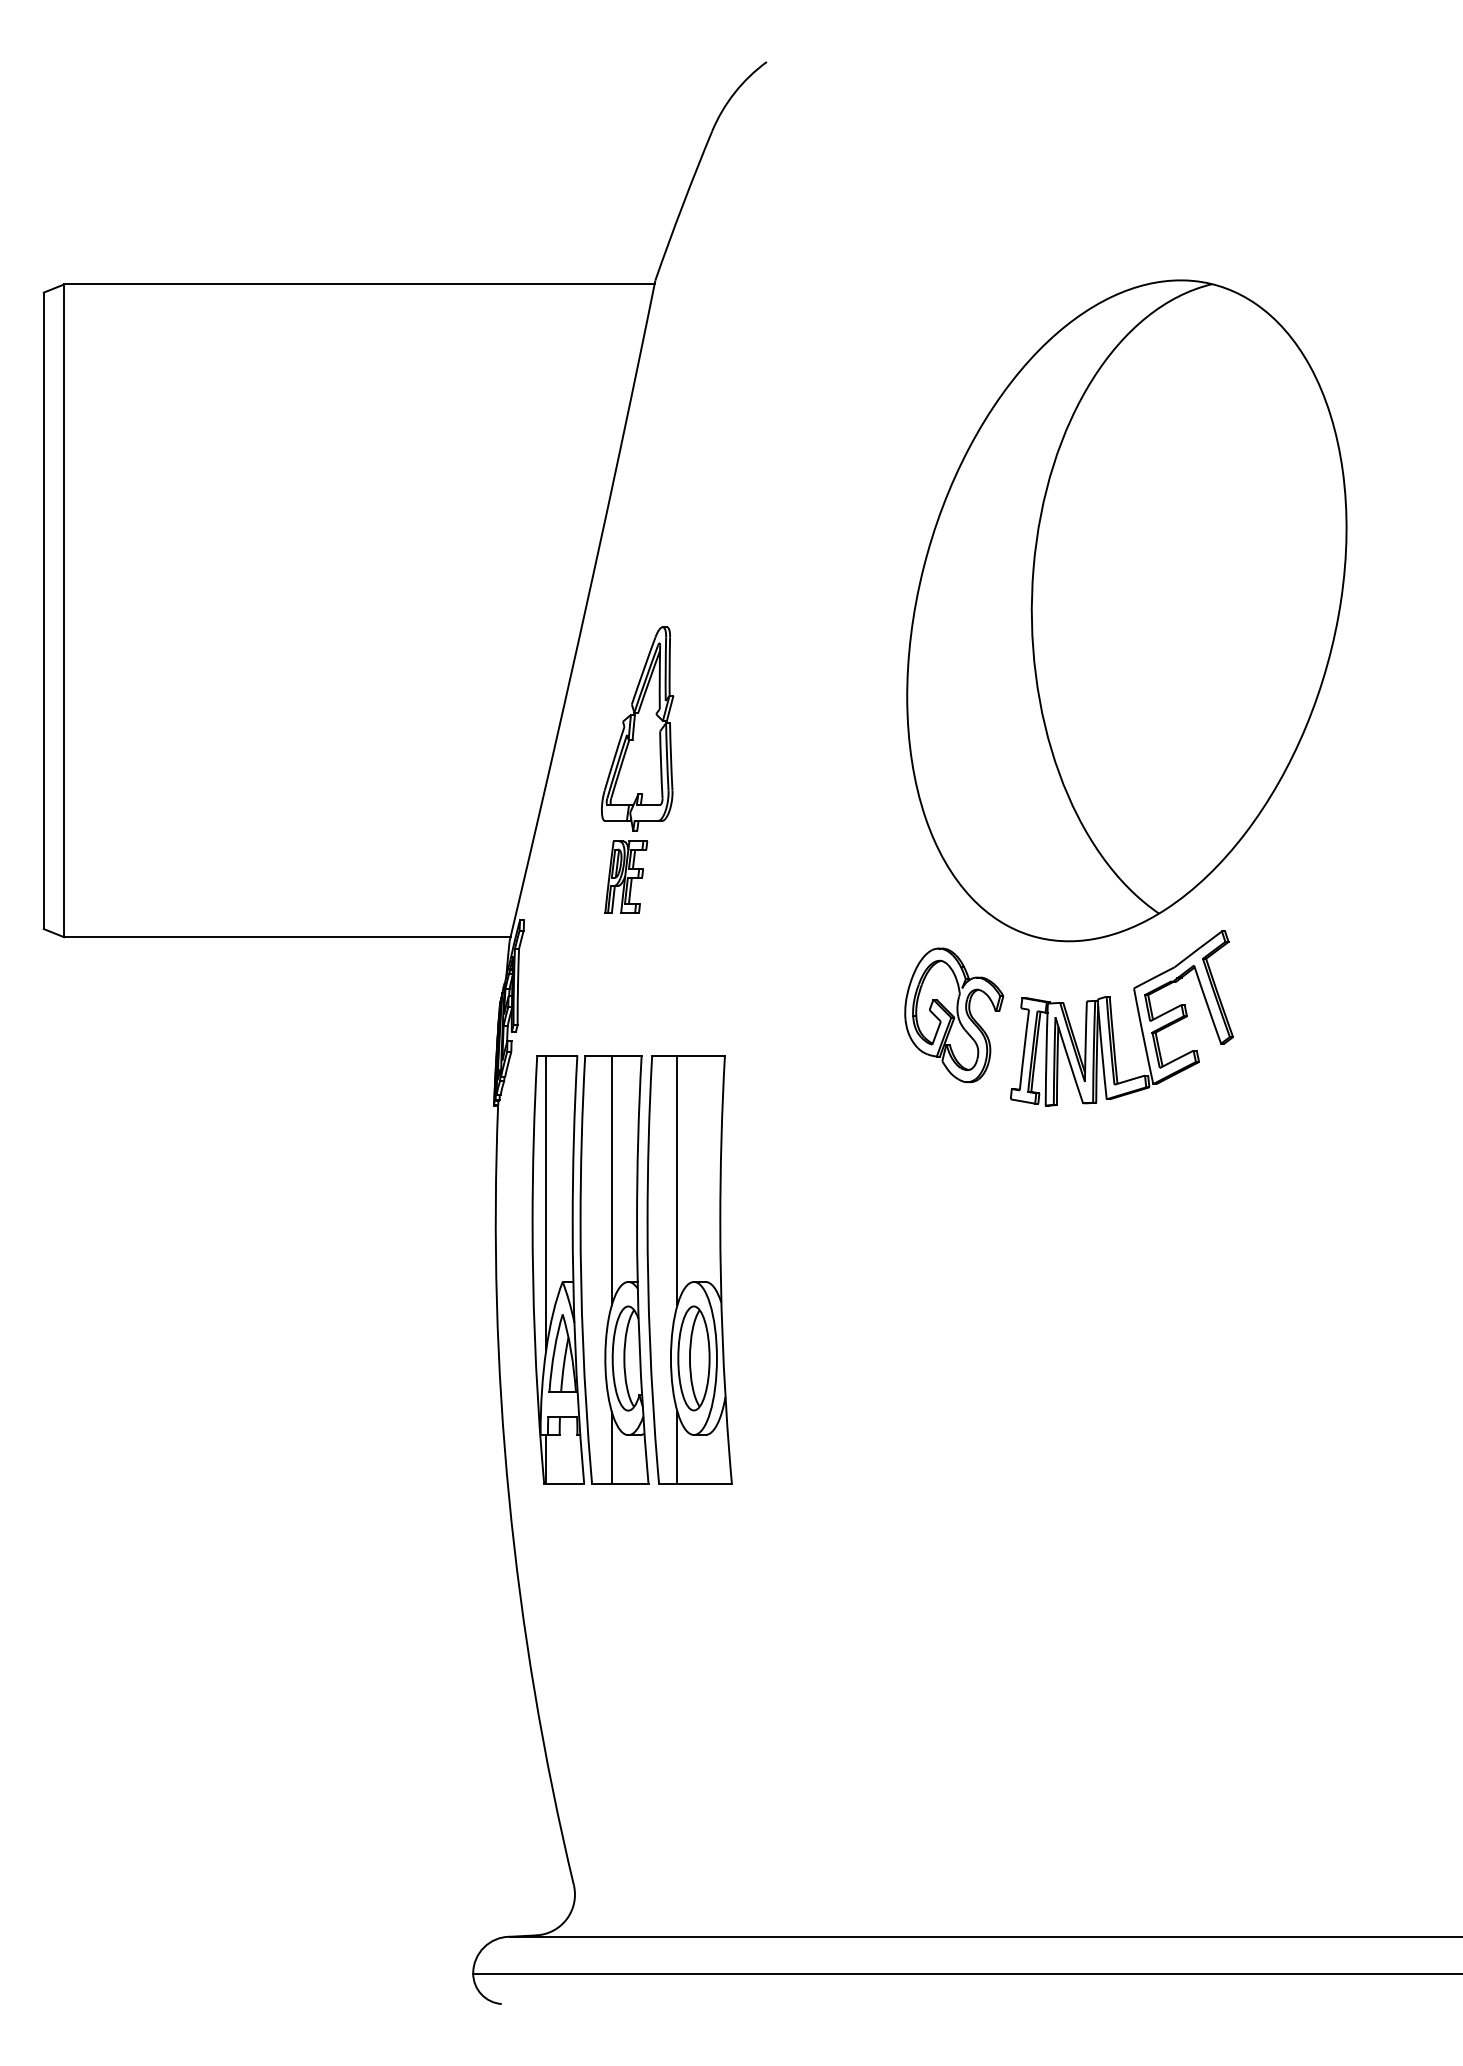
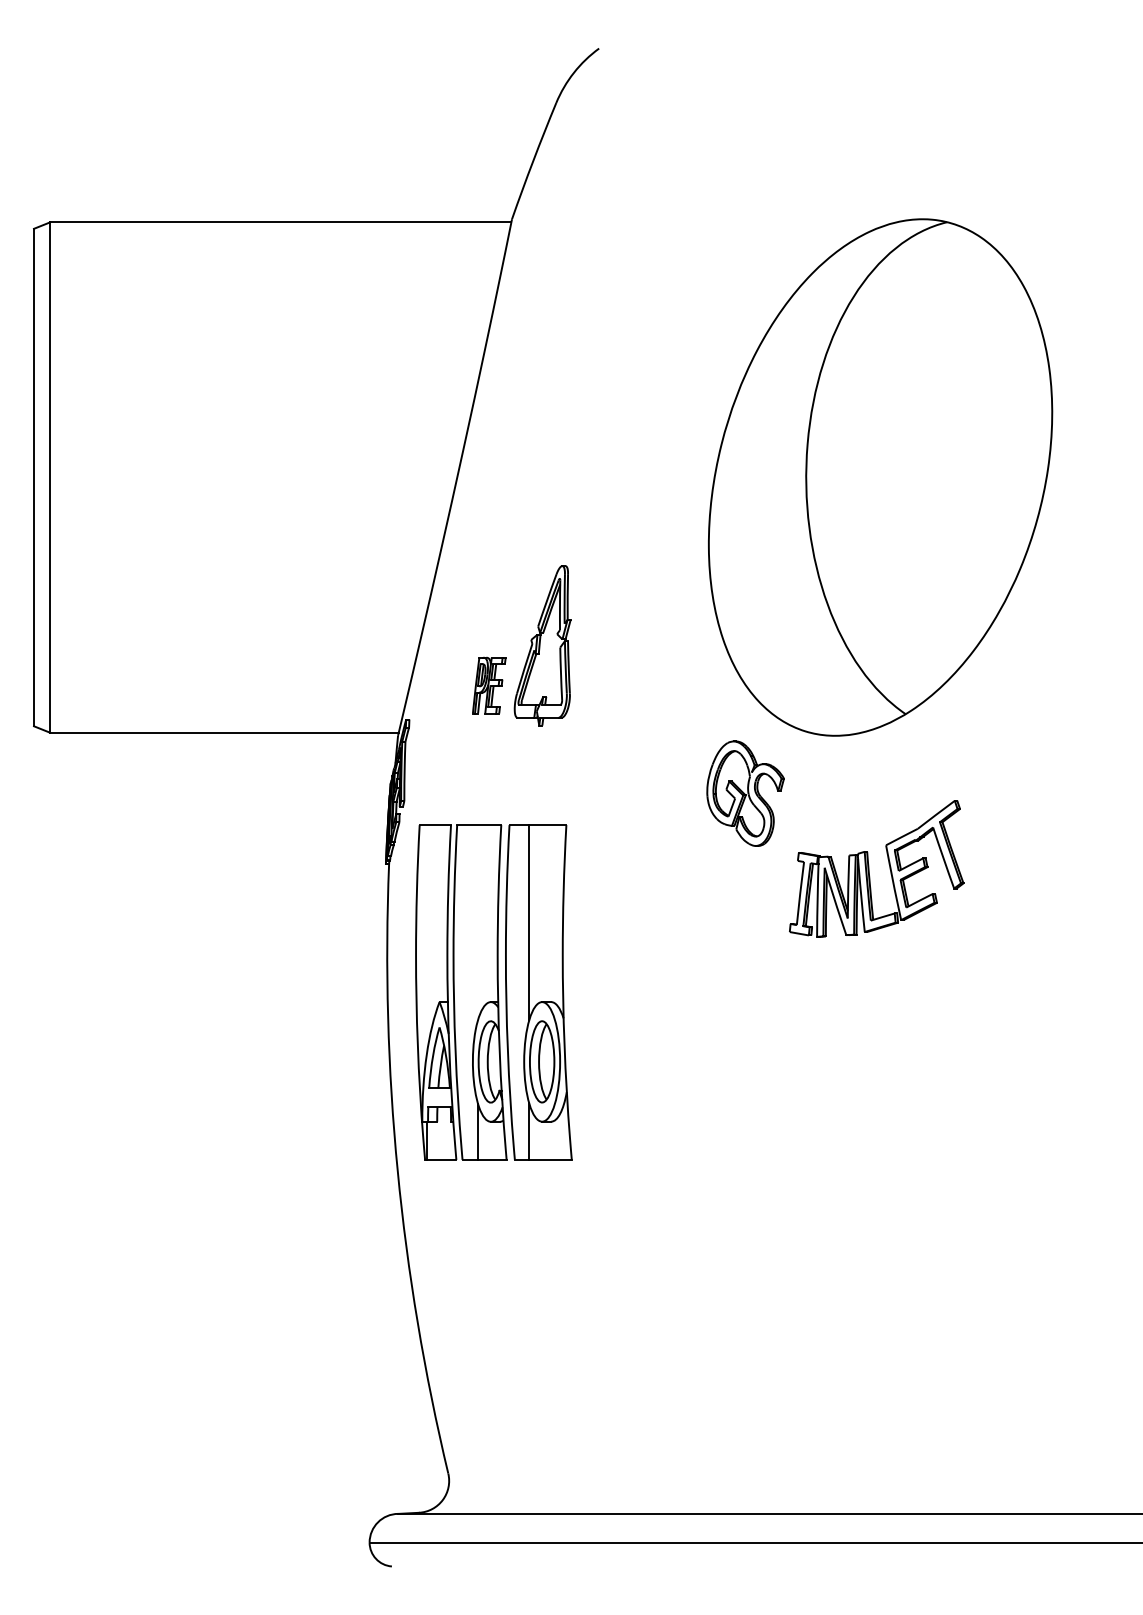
part: (637, 728) -> (542, 645), moved
part: (1112, 1018) -> (869, 868), moved
line: (611, 1180) -> (477, 922), removed
line: (546, 1202) -> (426, 939), removed

